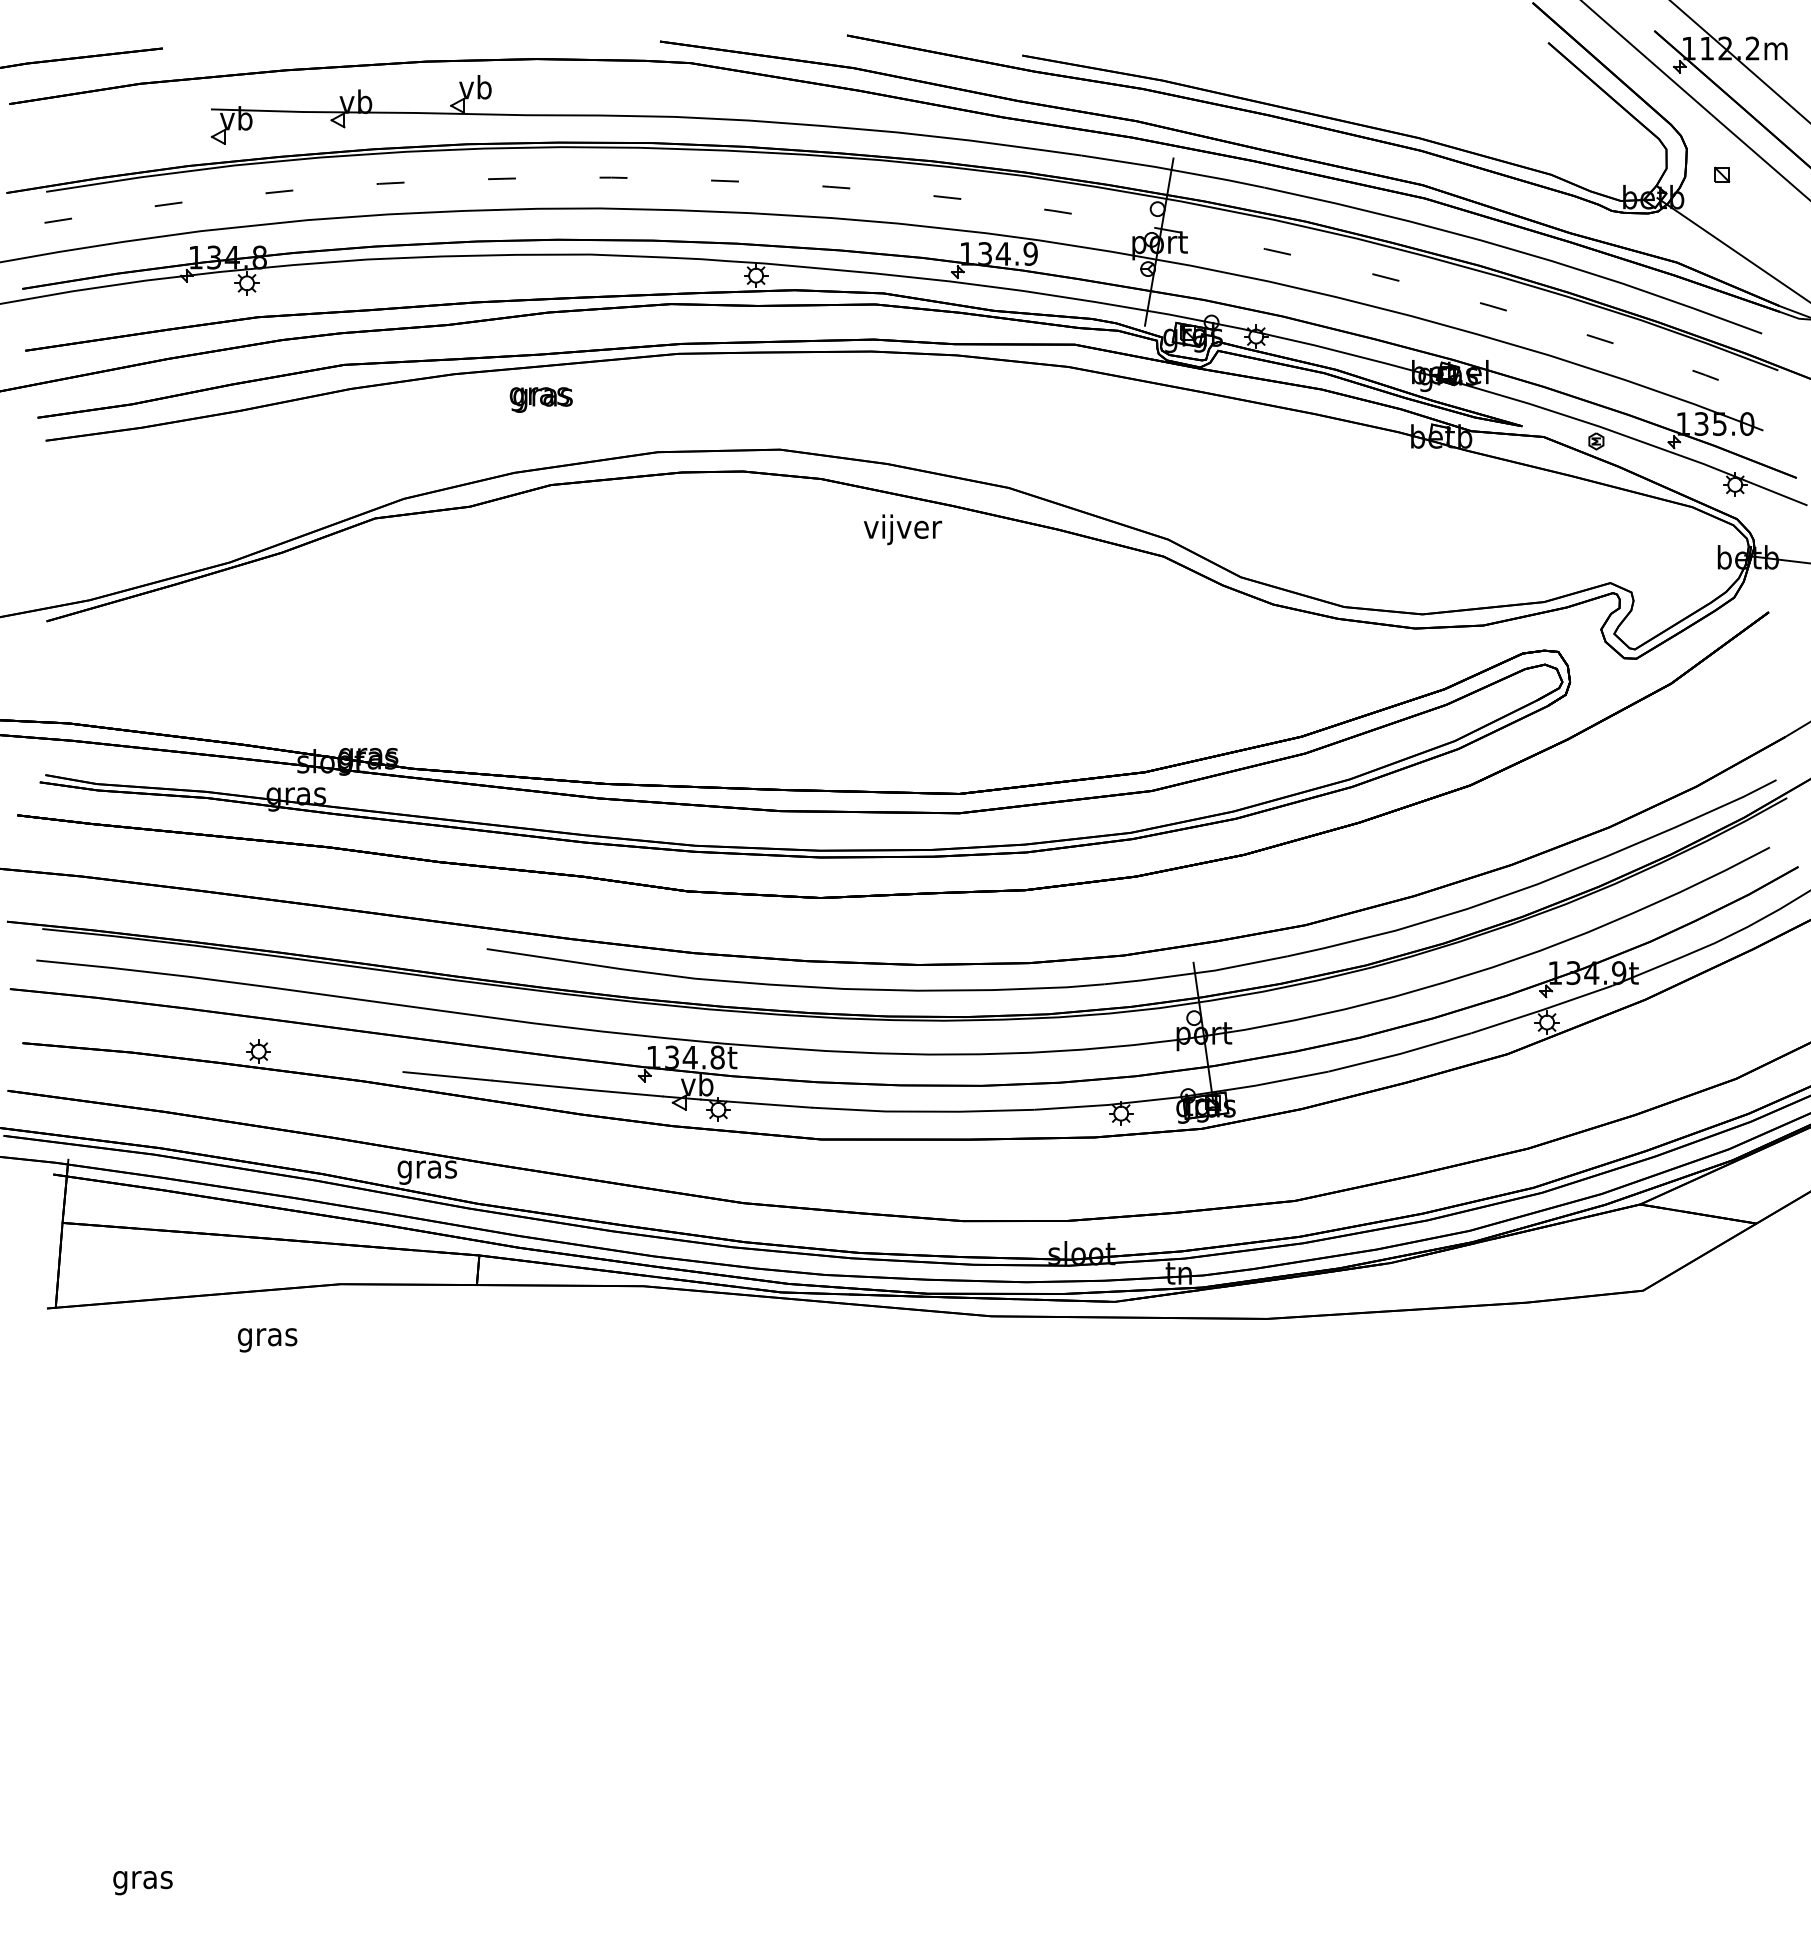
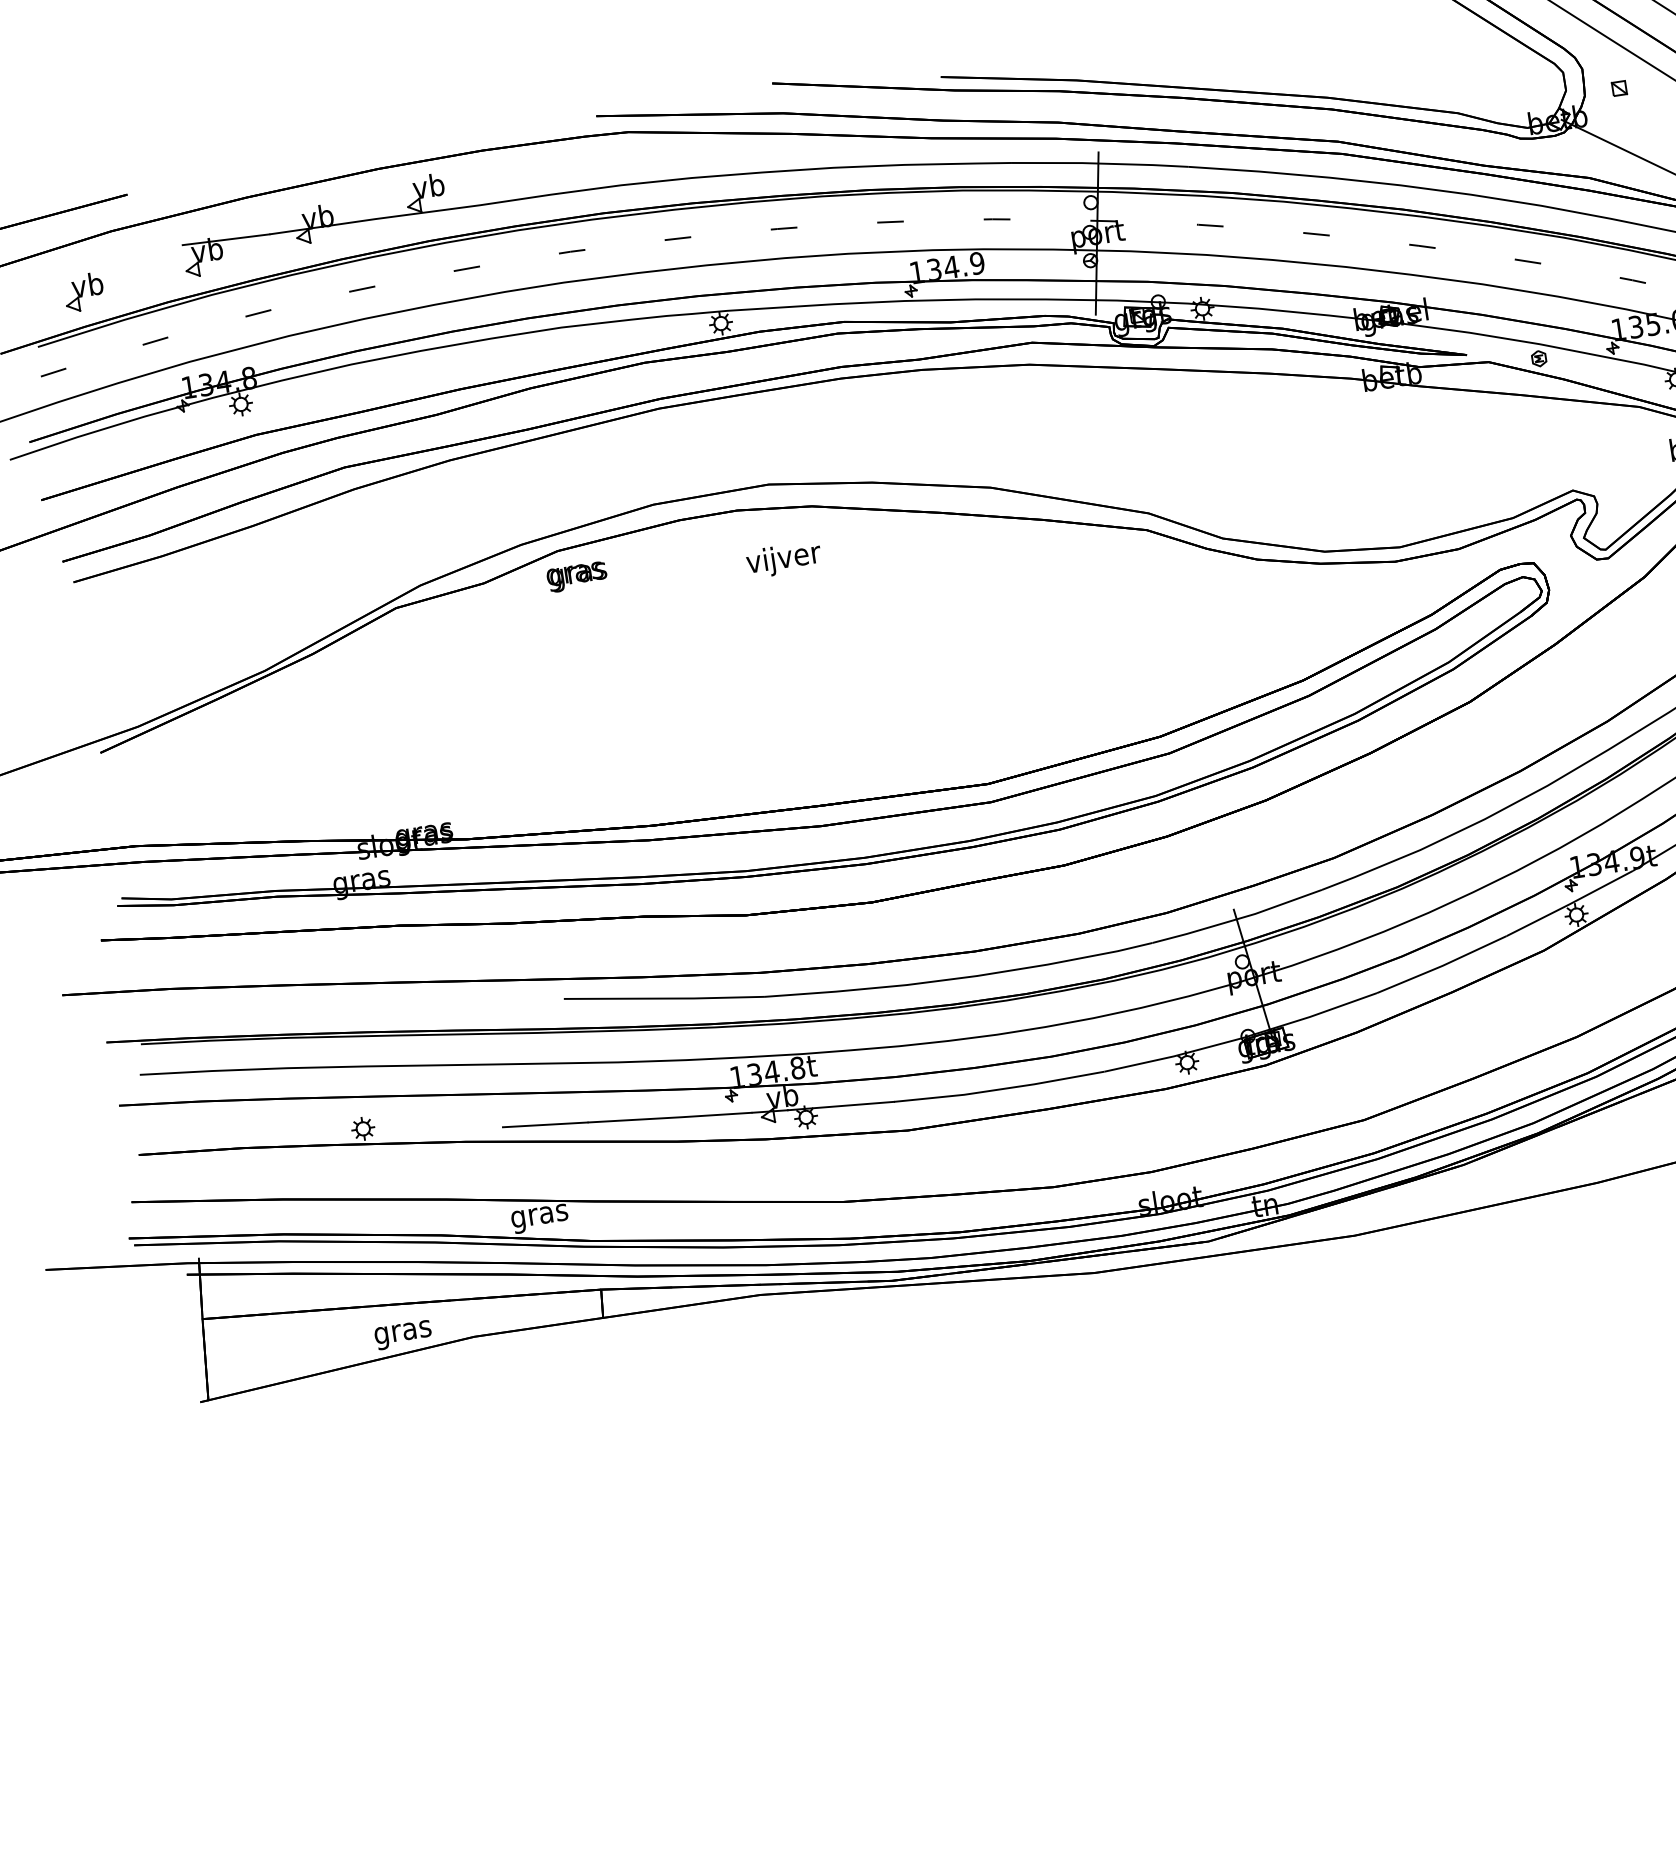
part: (102, 142) -> (84, 292), added
text: (540, 399) -> (576, 576), moved
text: (902, 529) -> (783, 559), moved
text: (267, 1340) -> (403, 1335), moved

